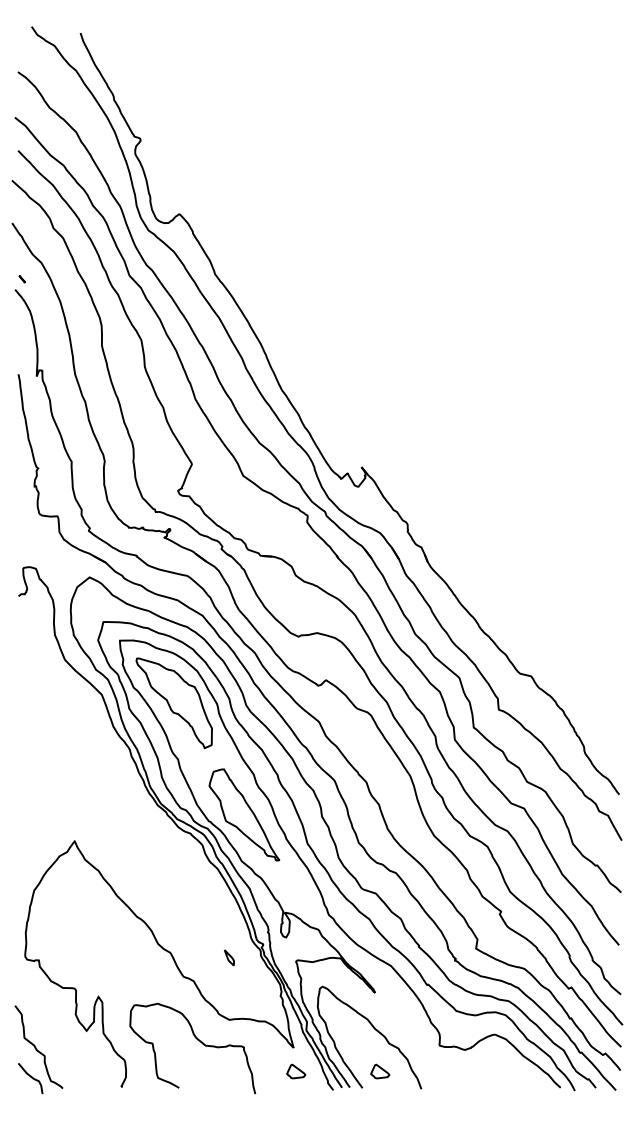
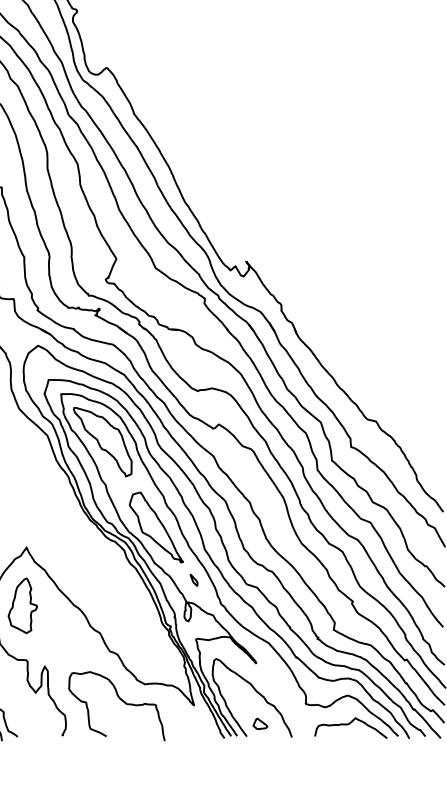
part: (69, 916) -> (22, 605), added
part: (229, 957) -> (194, 579), moved
part: (296, 1071) -> (196, 723), removed
curve: (496, 1072) -> (349, 724), added

